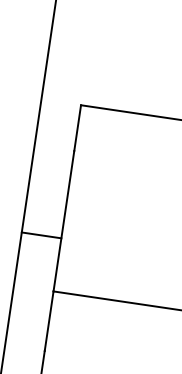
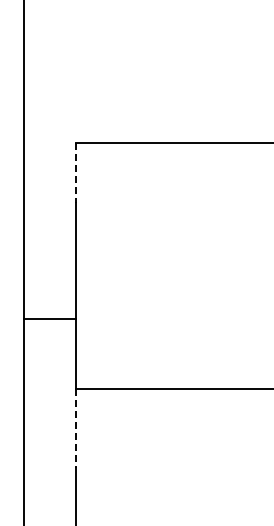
line: (77, 128) -> (75, 173), solid -> dashed
line: (48, 321) -> (75, 429), solid -> dashed

